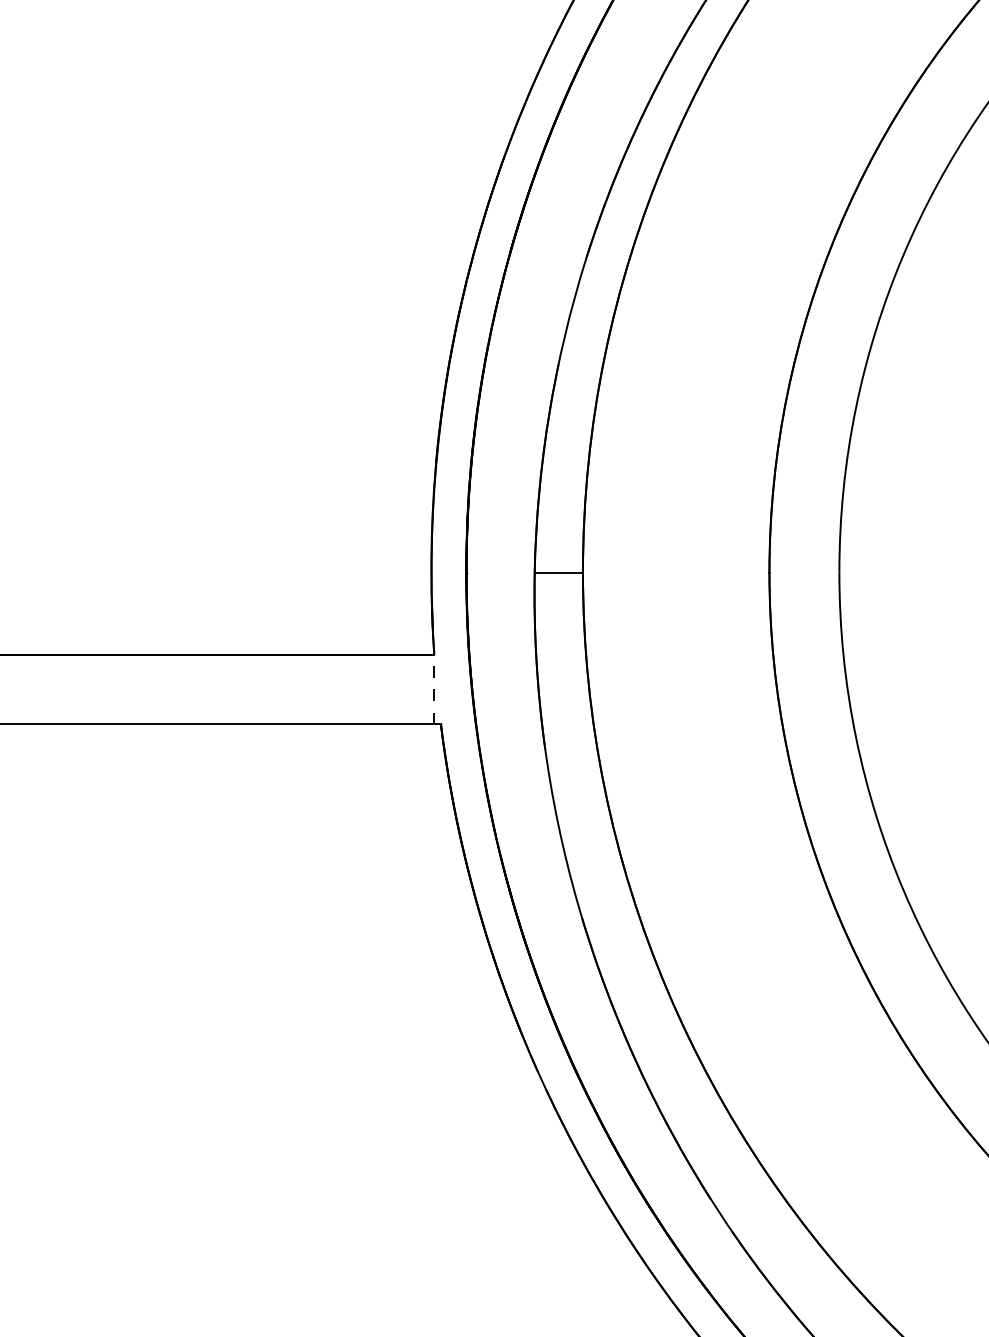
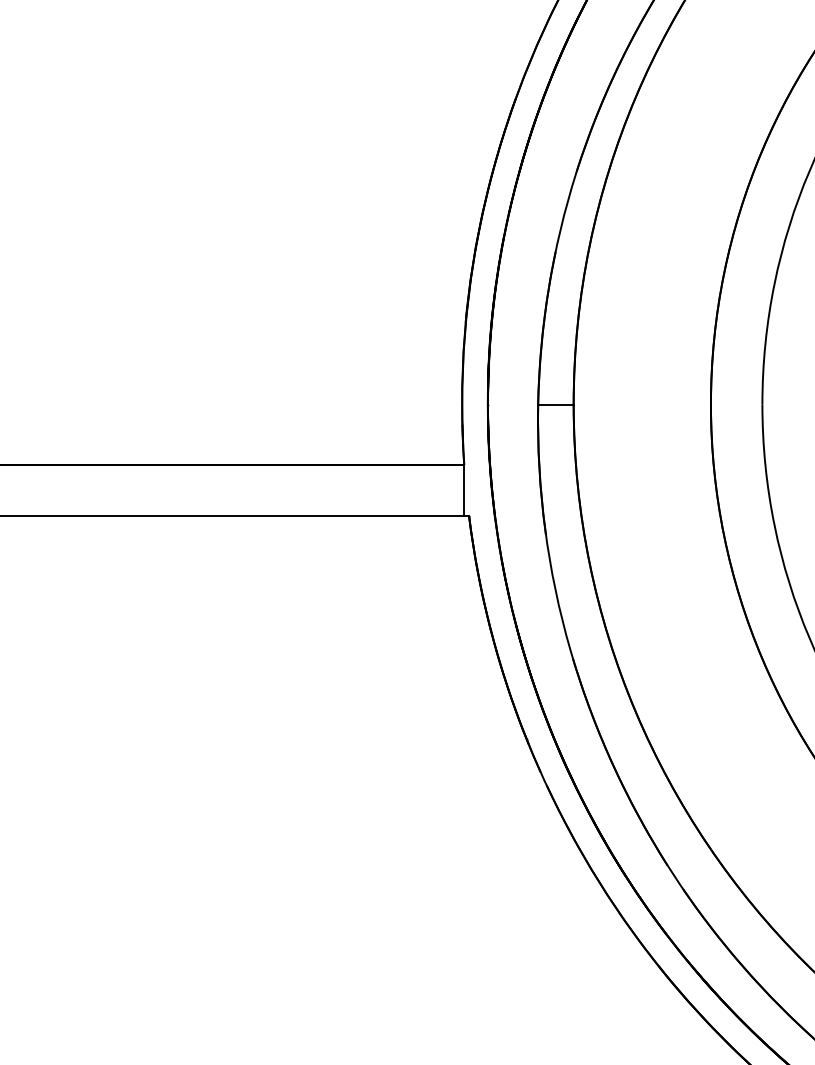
line: (434, 689) -> (464, 490), dashed -> solid

